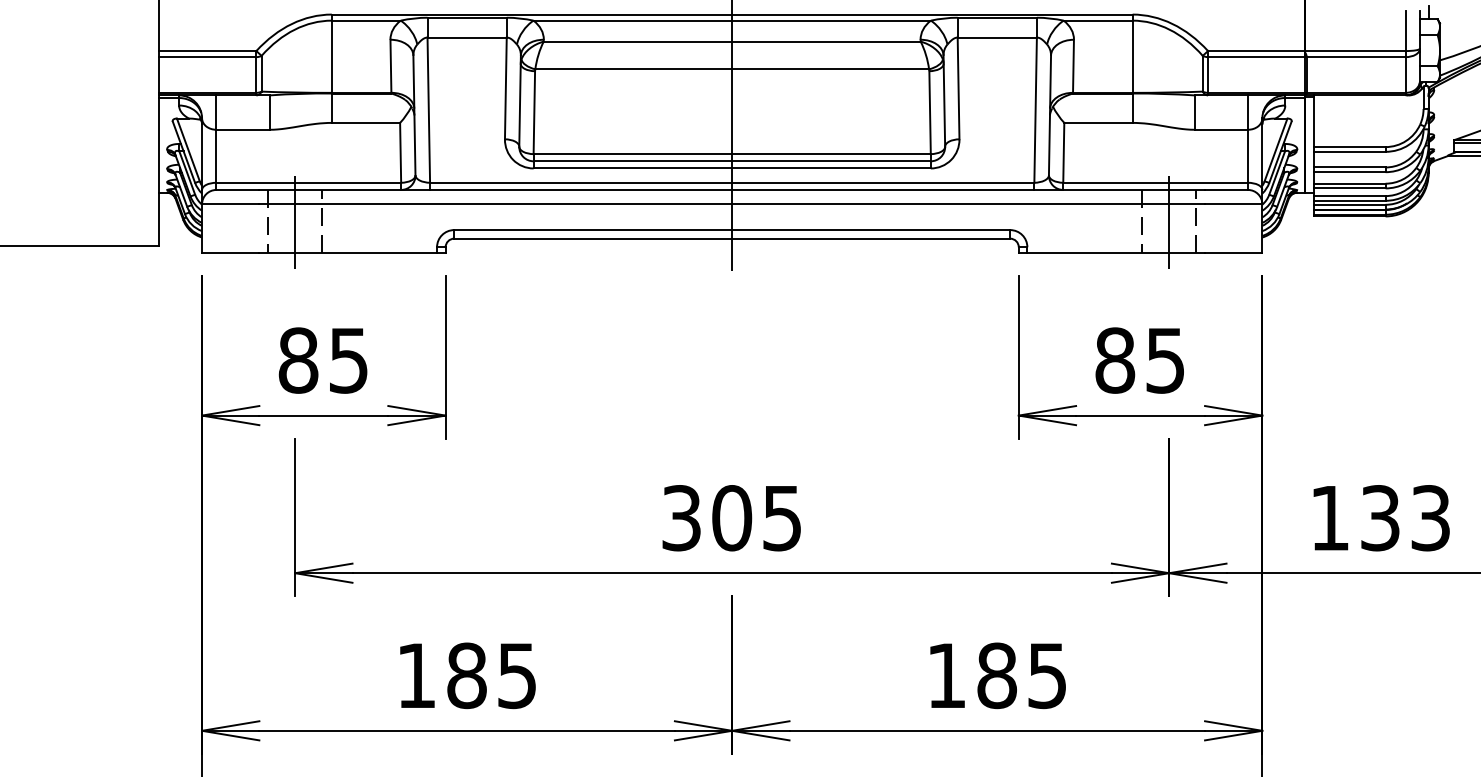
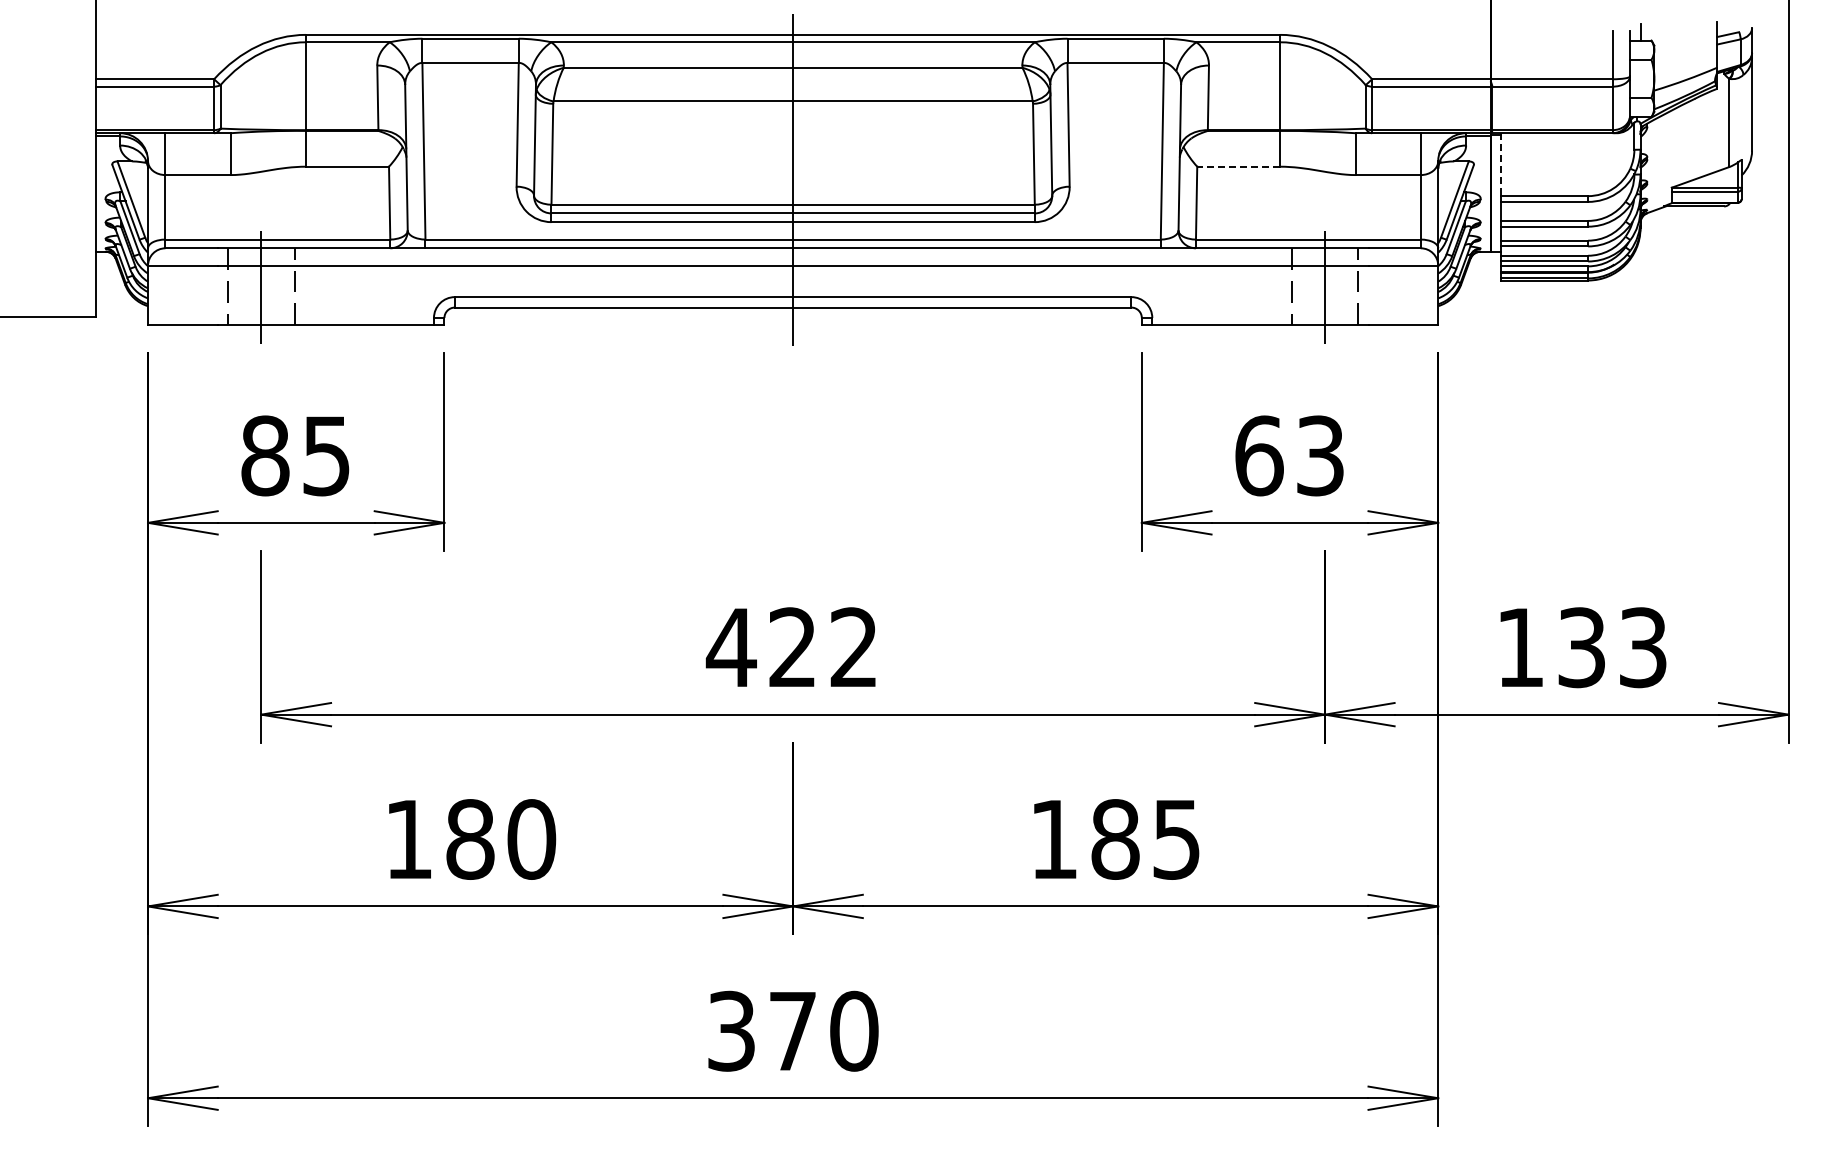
line: (1314, 121) -> (1501, 165), solid -> dashed
line: (1098, 122) -> (1238, 166), solid -> dashed
text: (1140, 360) -> (1289, 455), 85 -> 63
text: (730, 518) -> (790, 647), 305 -> 422
text: (517, 675) -> (531, 839), 185 -> 180

